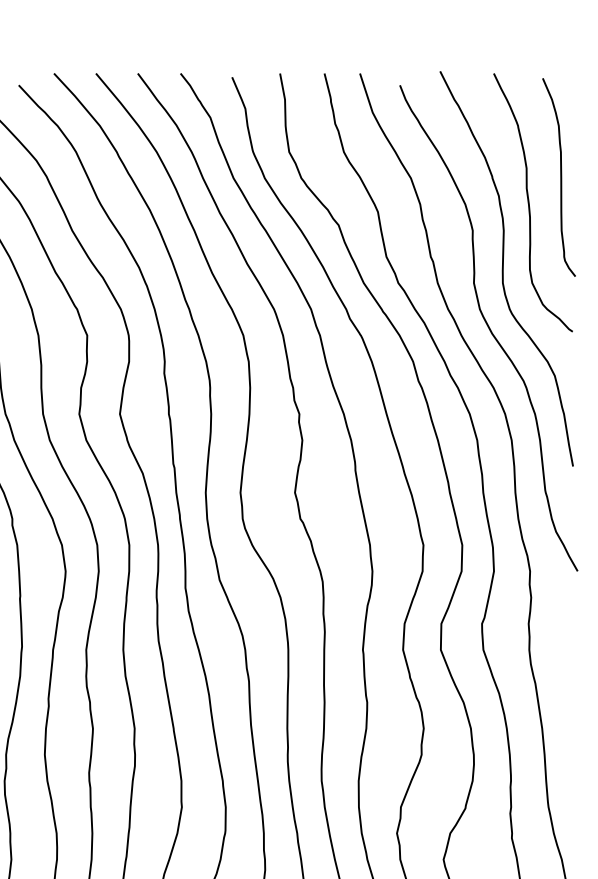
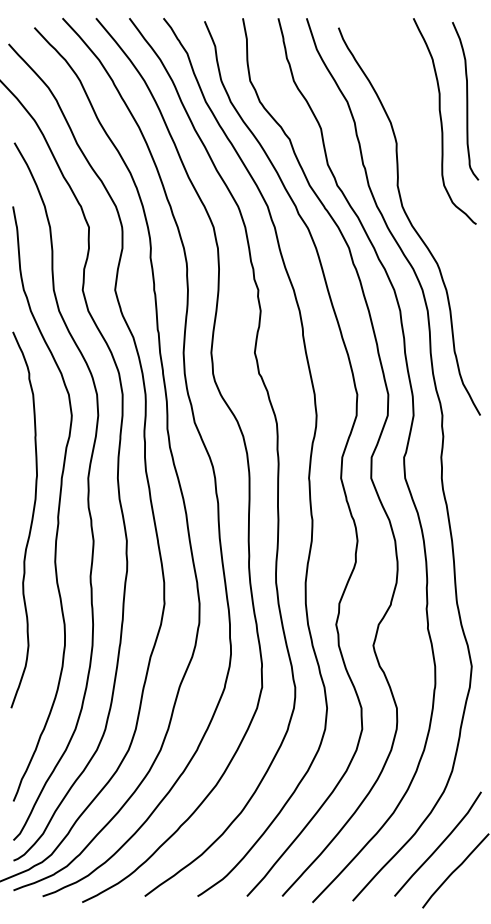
curve: (503, 268) -> (421, 173), removed

